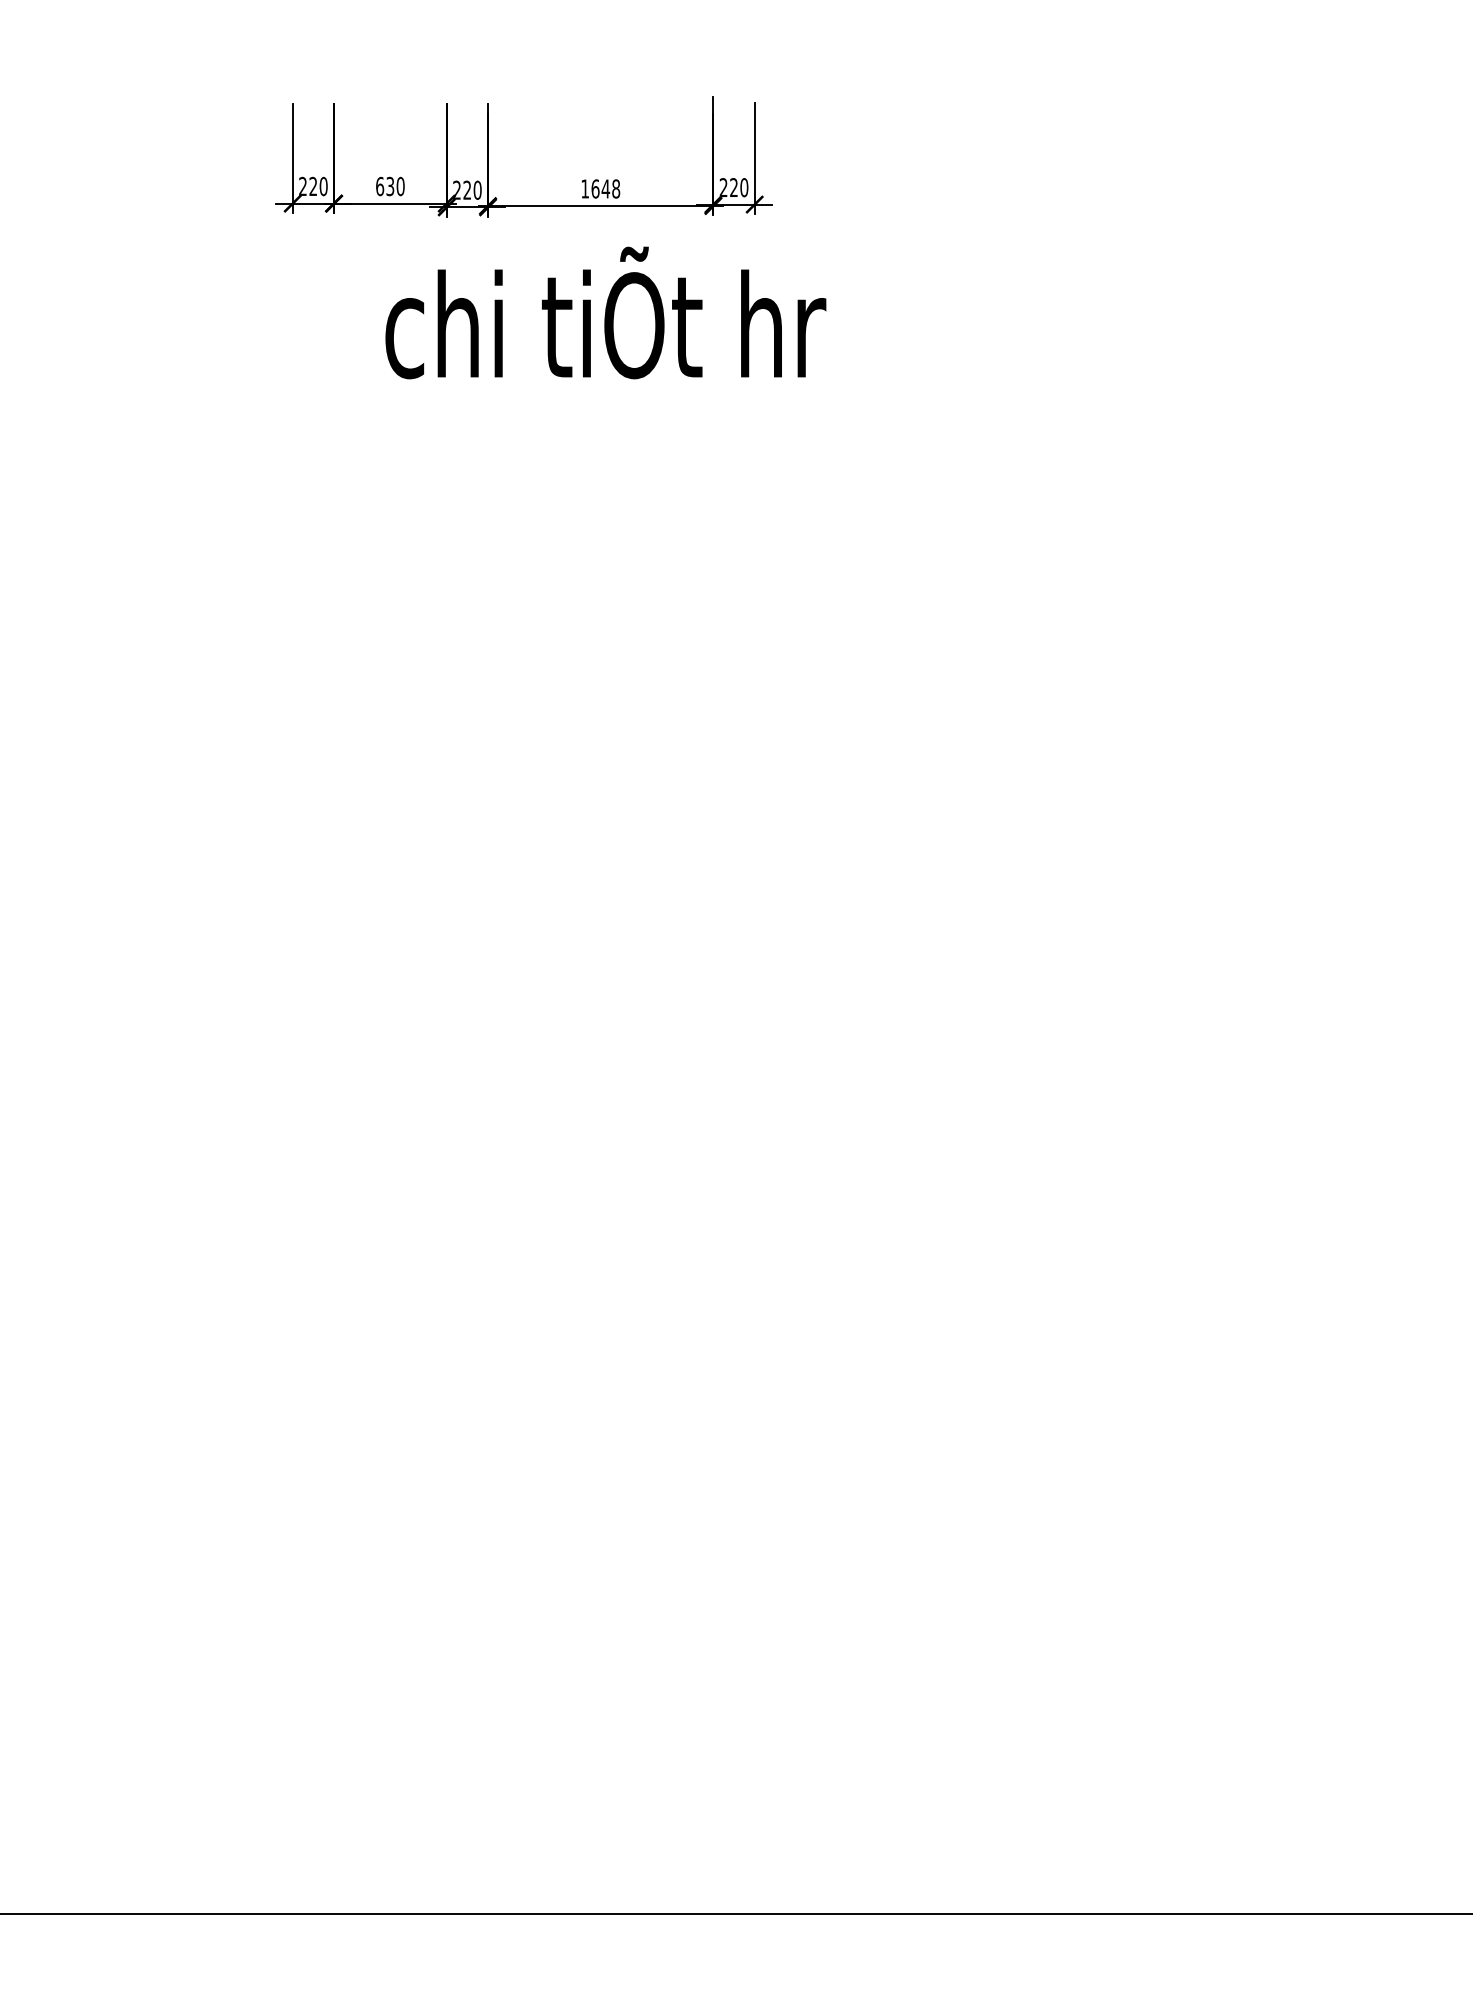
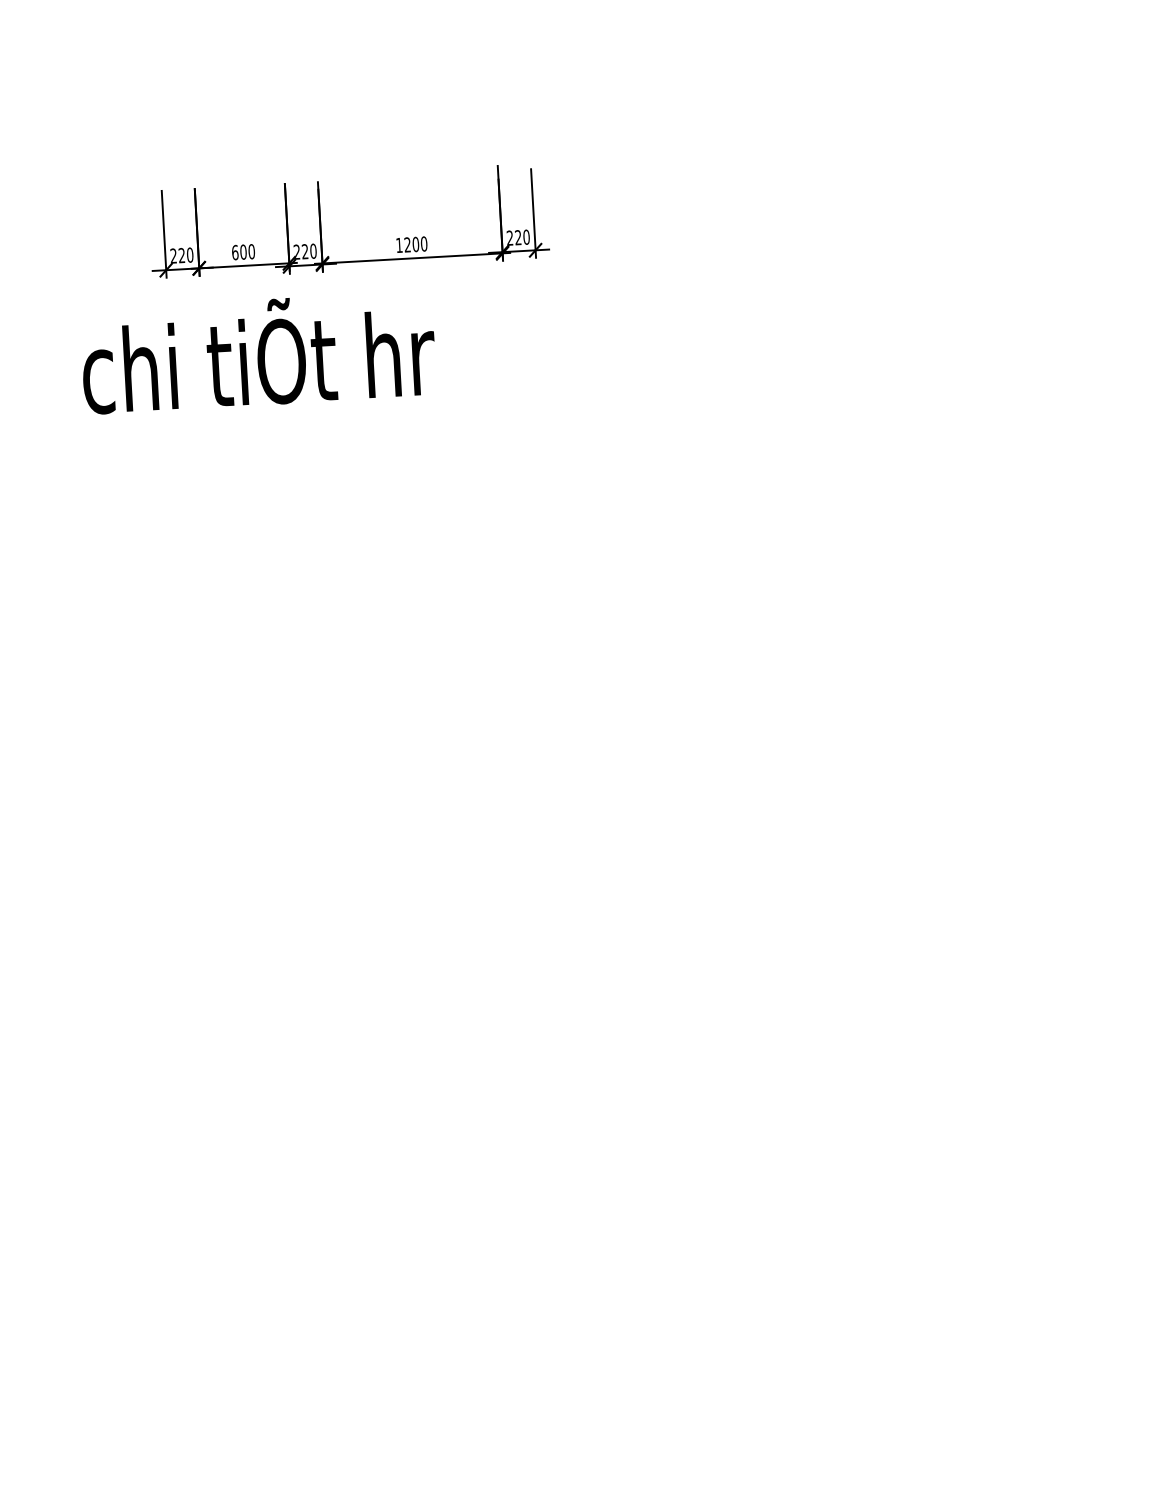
text: (390, 186) -> (243, 252), 630 -> 600
text: (605, 188) -> (415, 244), 1648 -> 1200
text: (605, 312) -> (258, 352), moved

